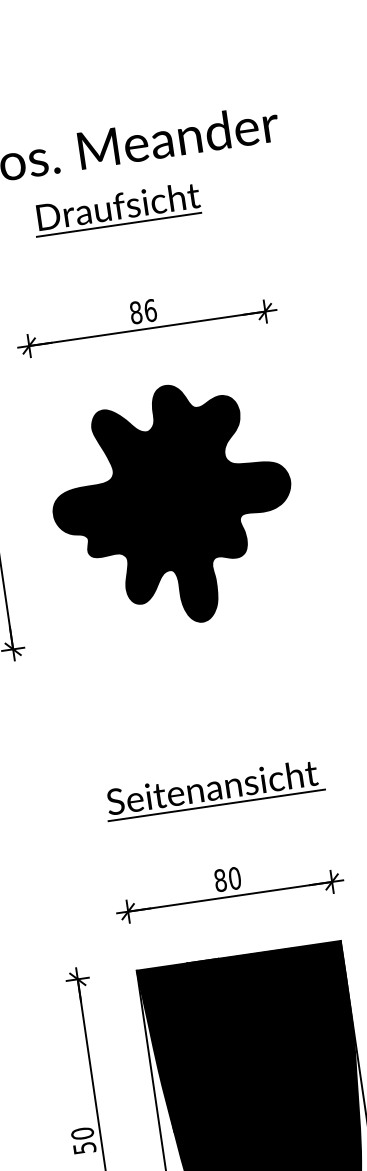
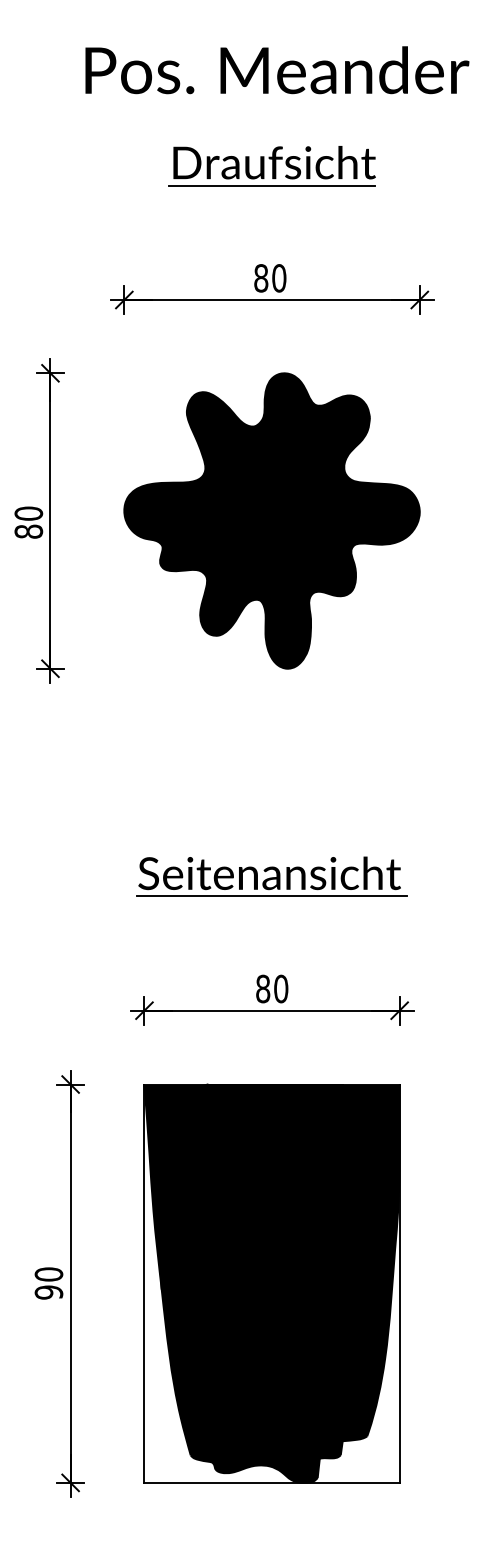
part: (116, 209) -> (271, 166), moved
text: (150, 310) -> (279, 278), 86 -> 80
text: (84, 1148) -> (48, 1292), 50 -> 90

